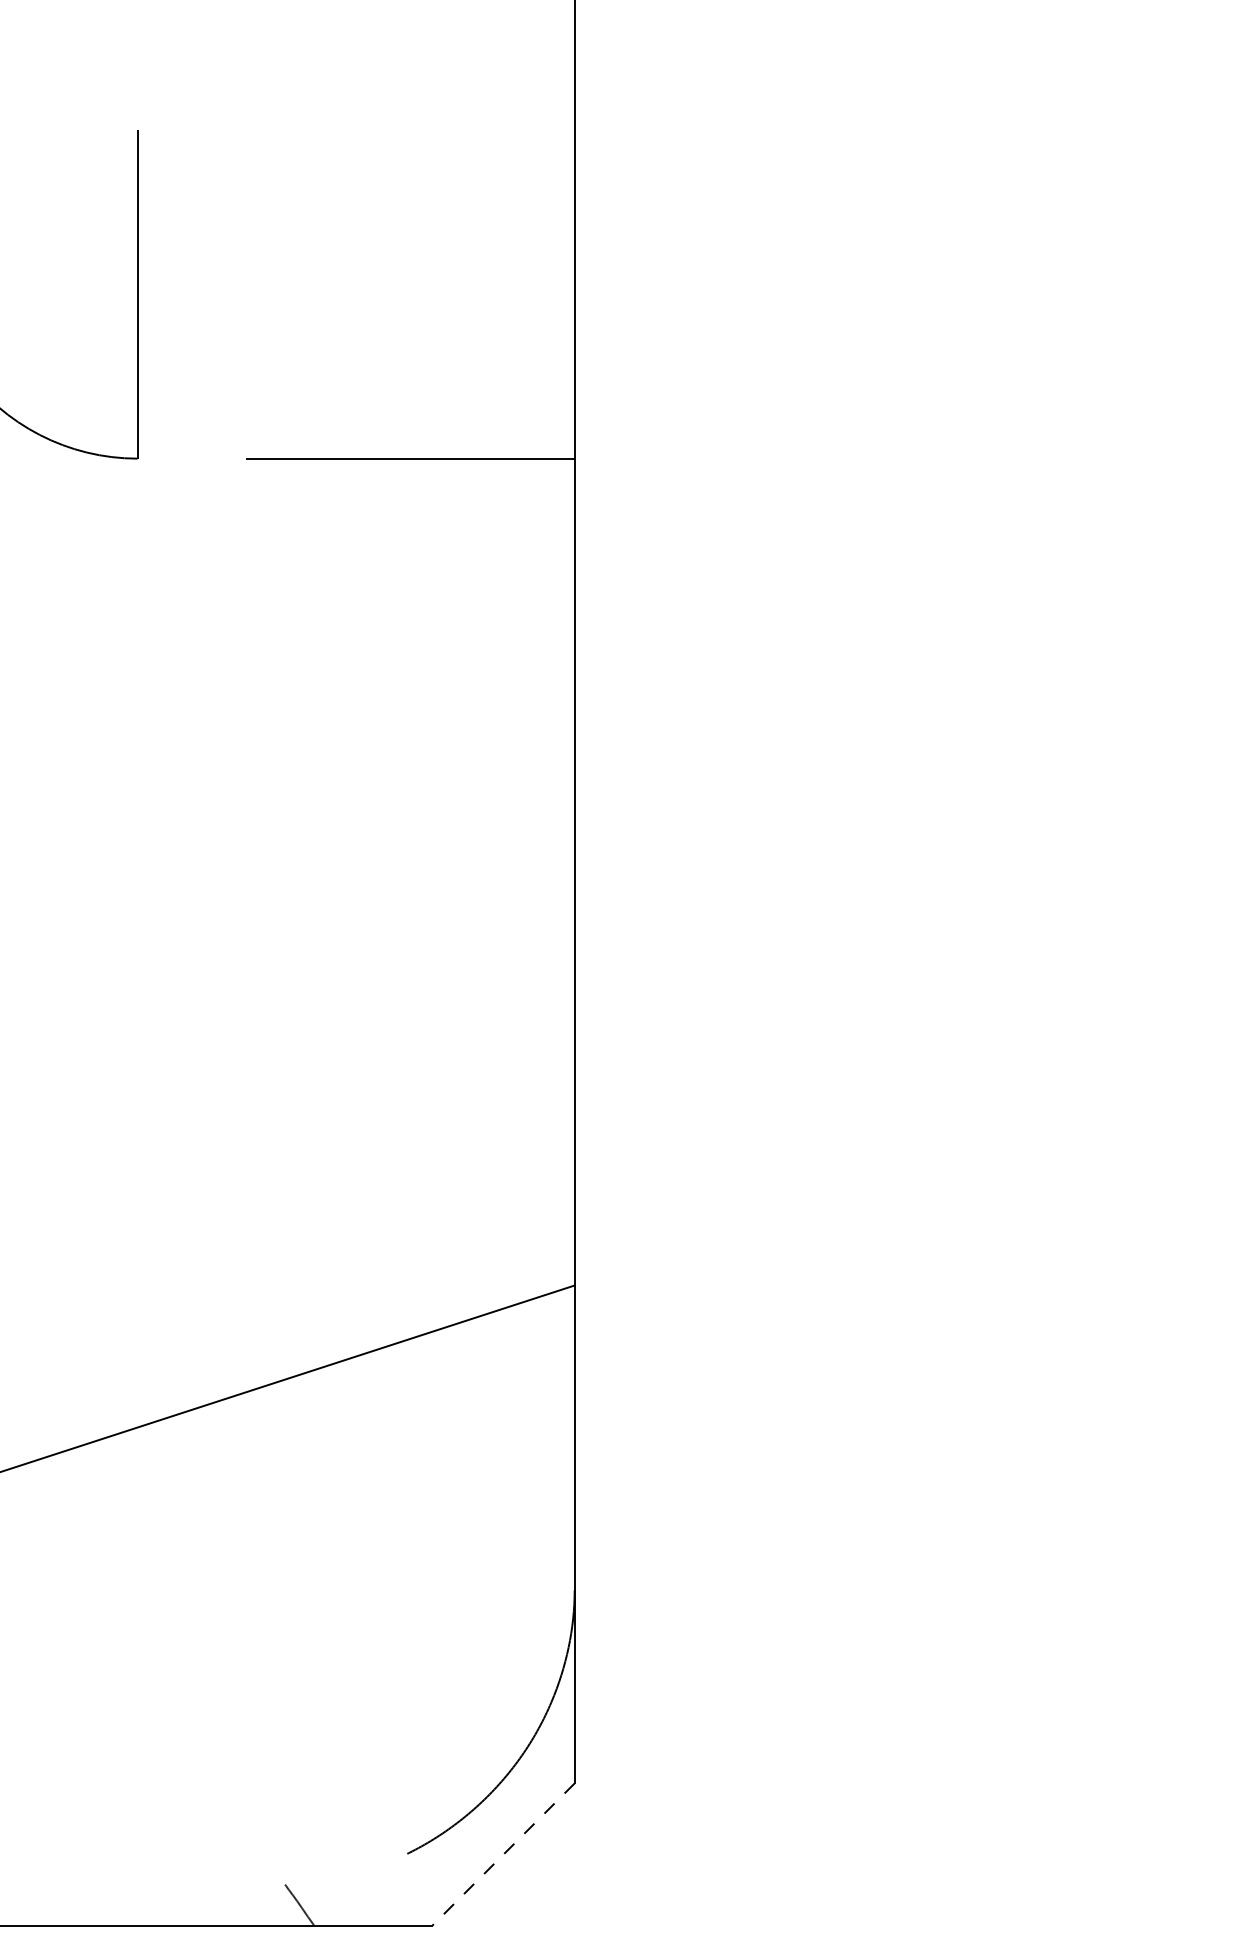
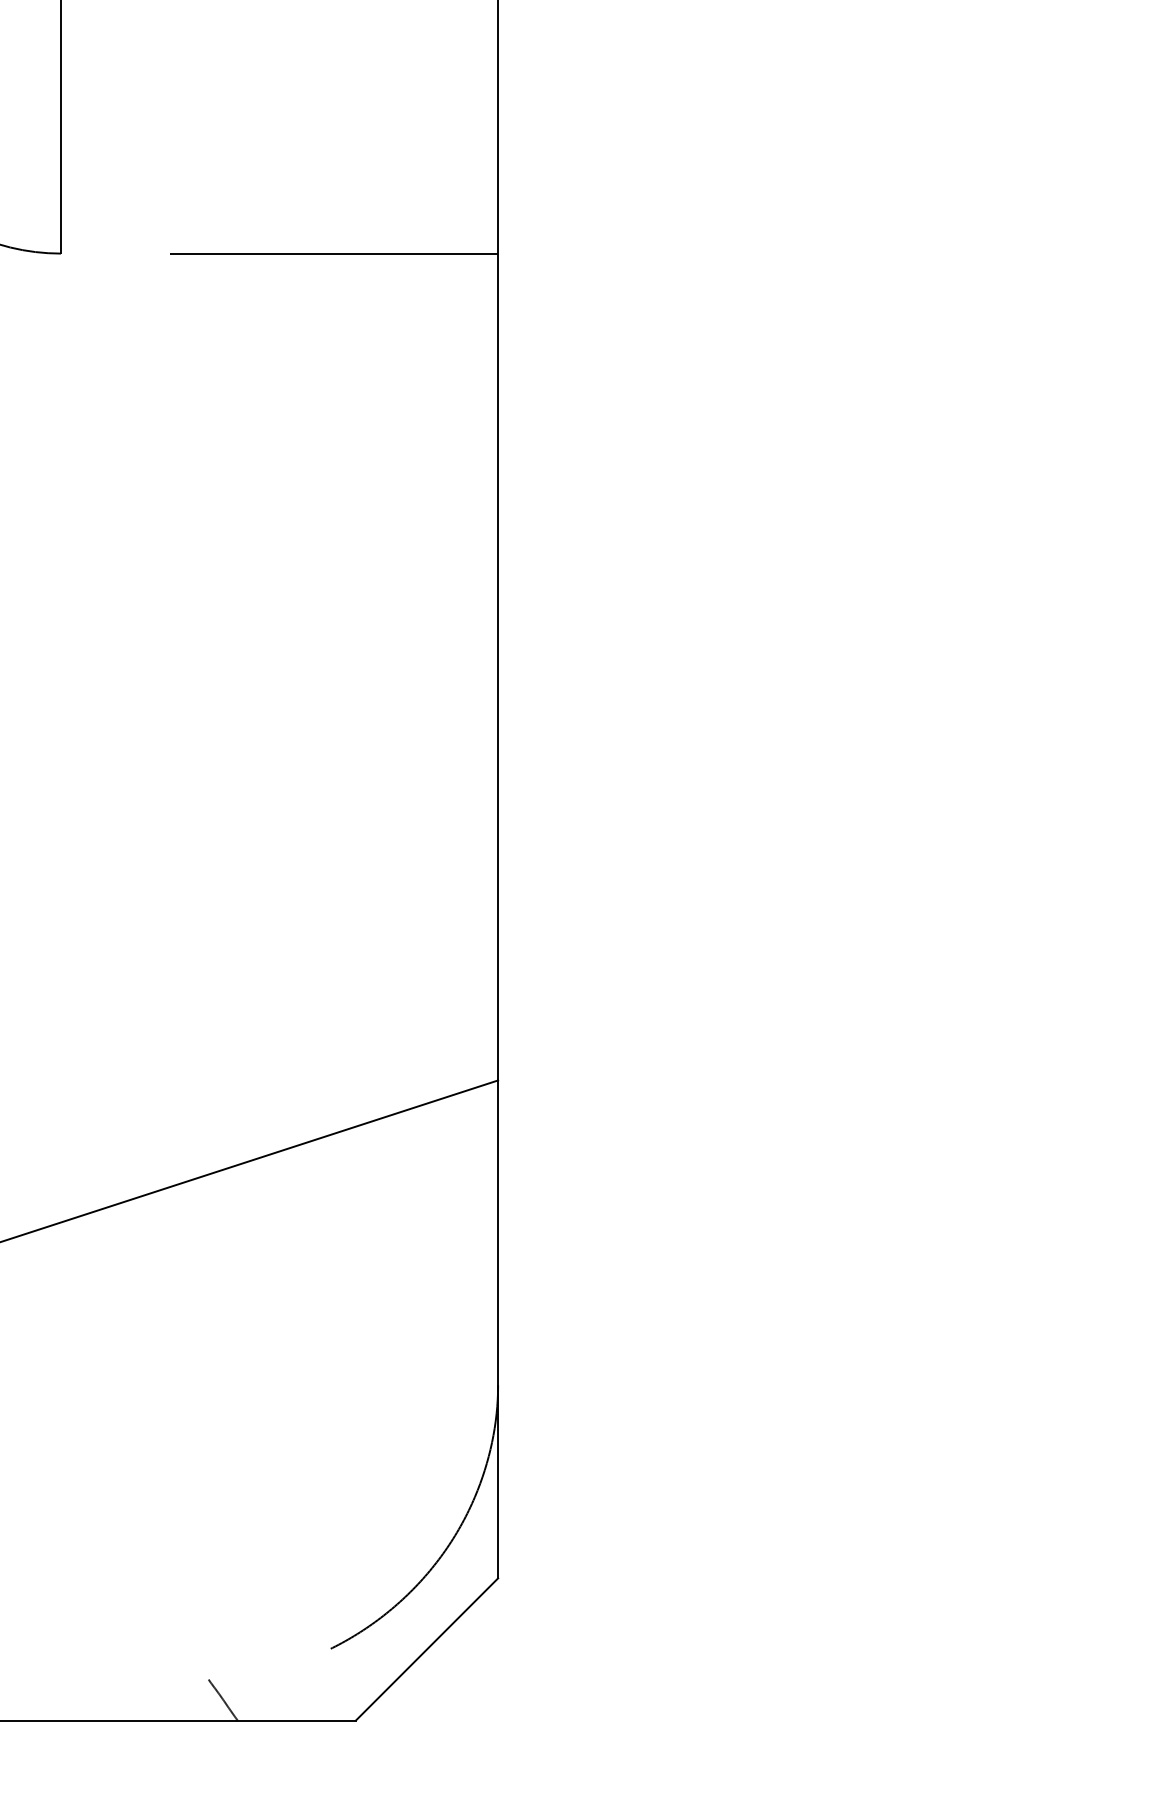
line: (503, 1854) -> (426, 1649), dashed -> solid

